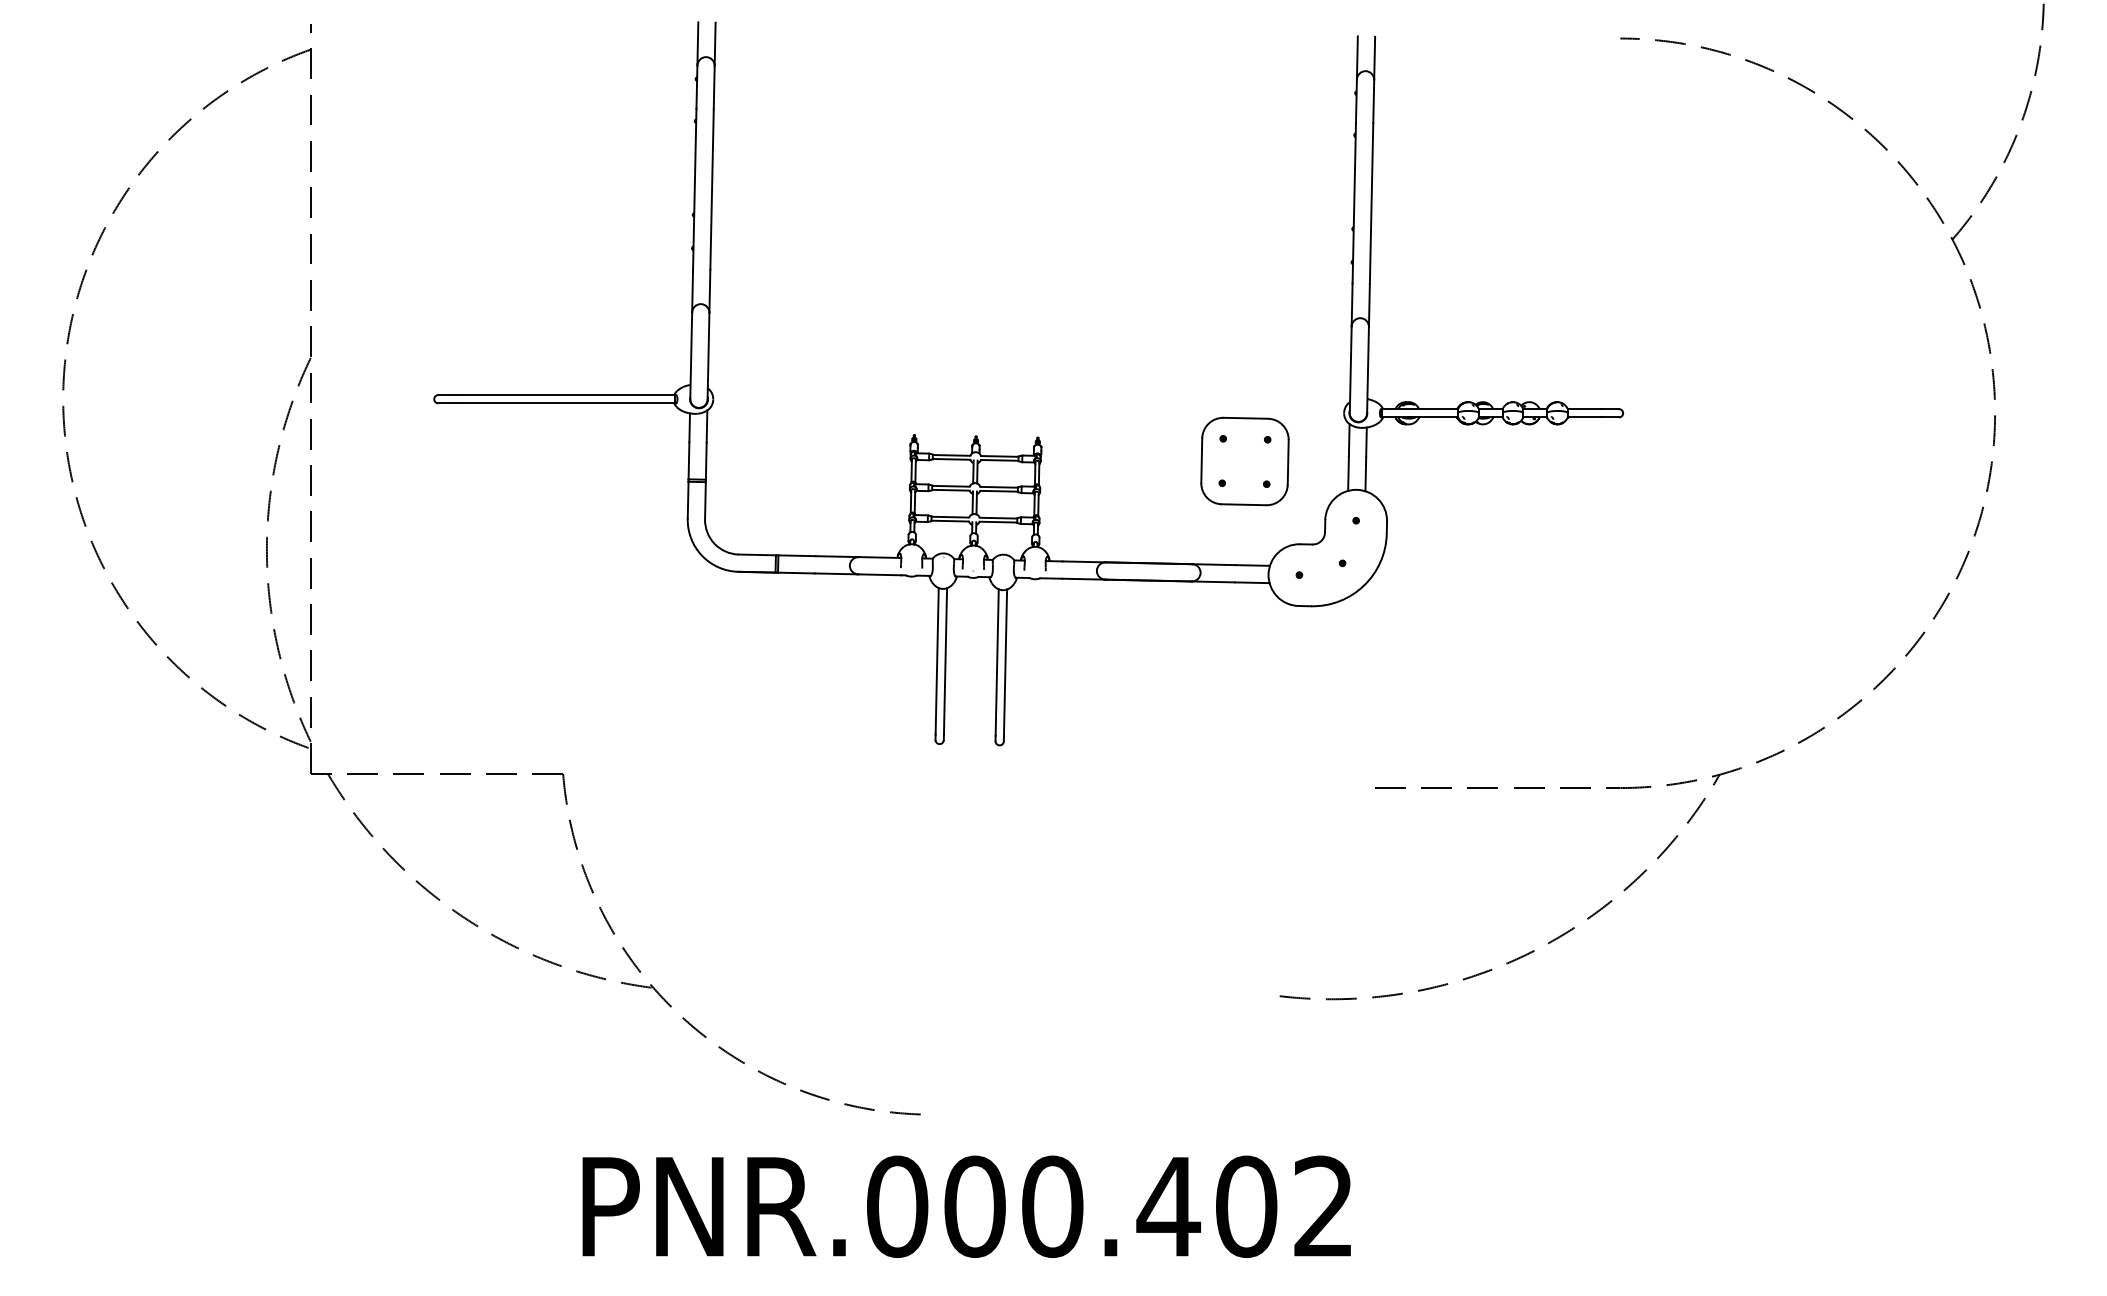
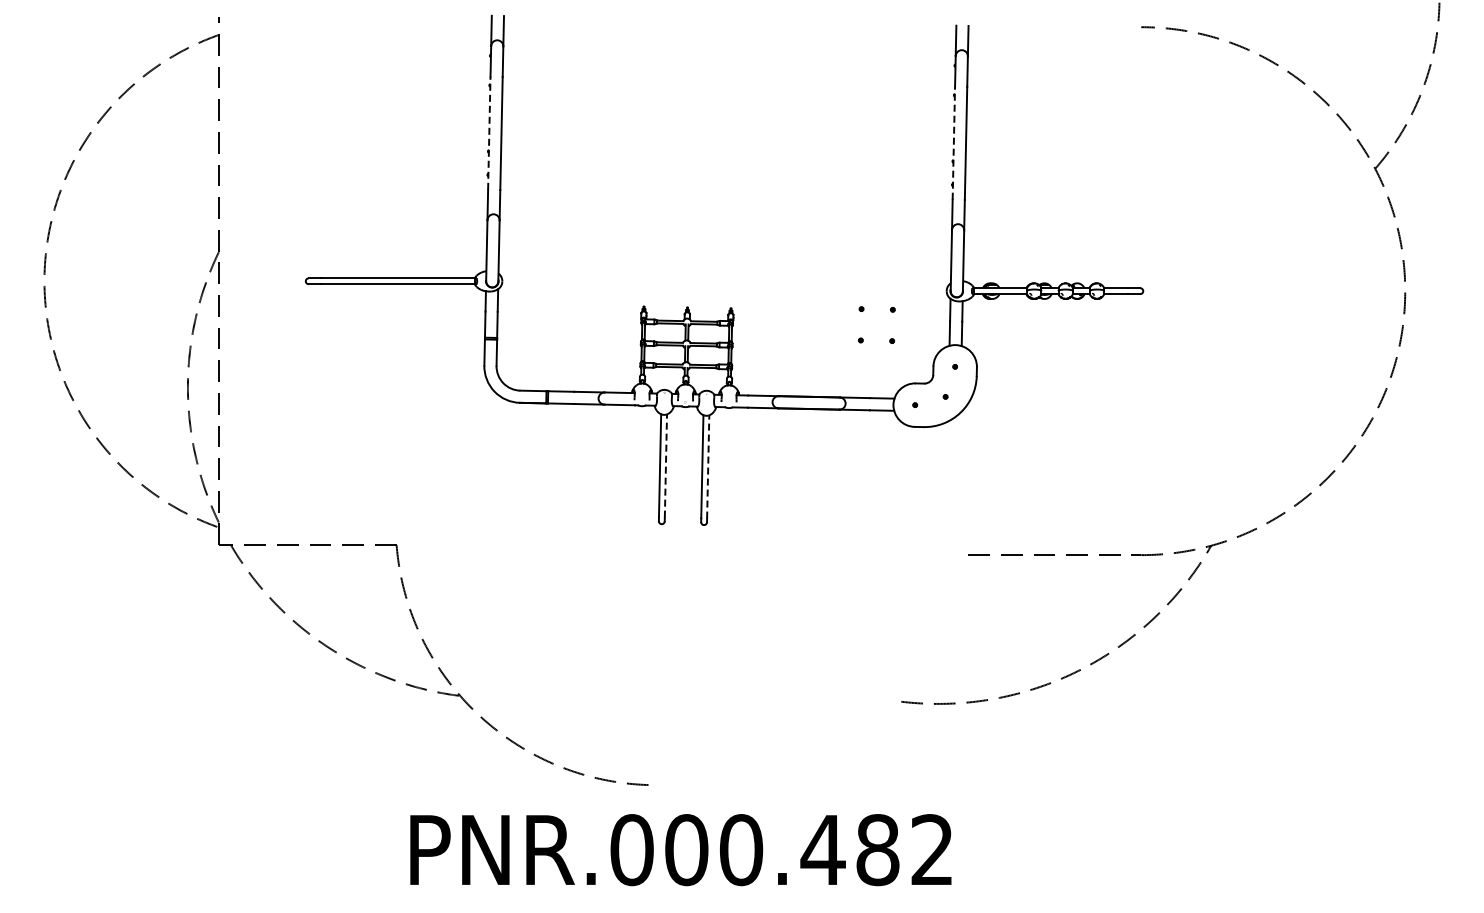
line: (695, 189) -> (489, 133), solid -> dashed
line: (1353, 203) -> (953, 143), solid -> dashed
part: (1244, 460) -> (876, 324), removed
line: (944, 662) -> (665, 466), solid -> dashed
line: (1005, 662) -> (708, 466), solid -> dashed
text: (1245, 1205) -> (877, 849), PNR.000.402 -> PNR.000.482

